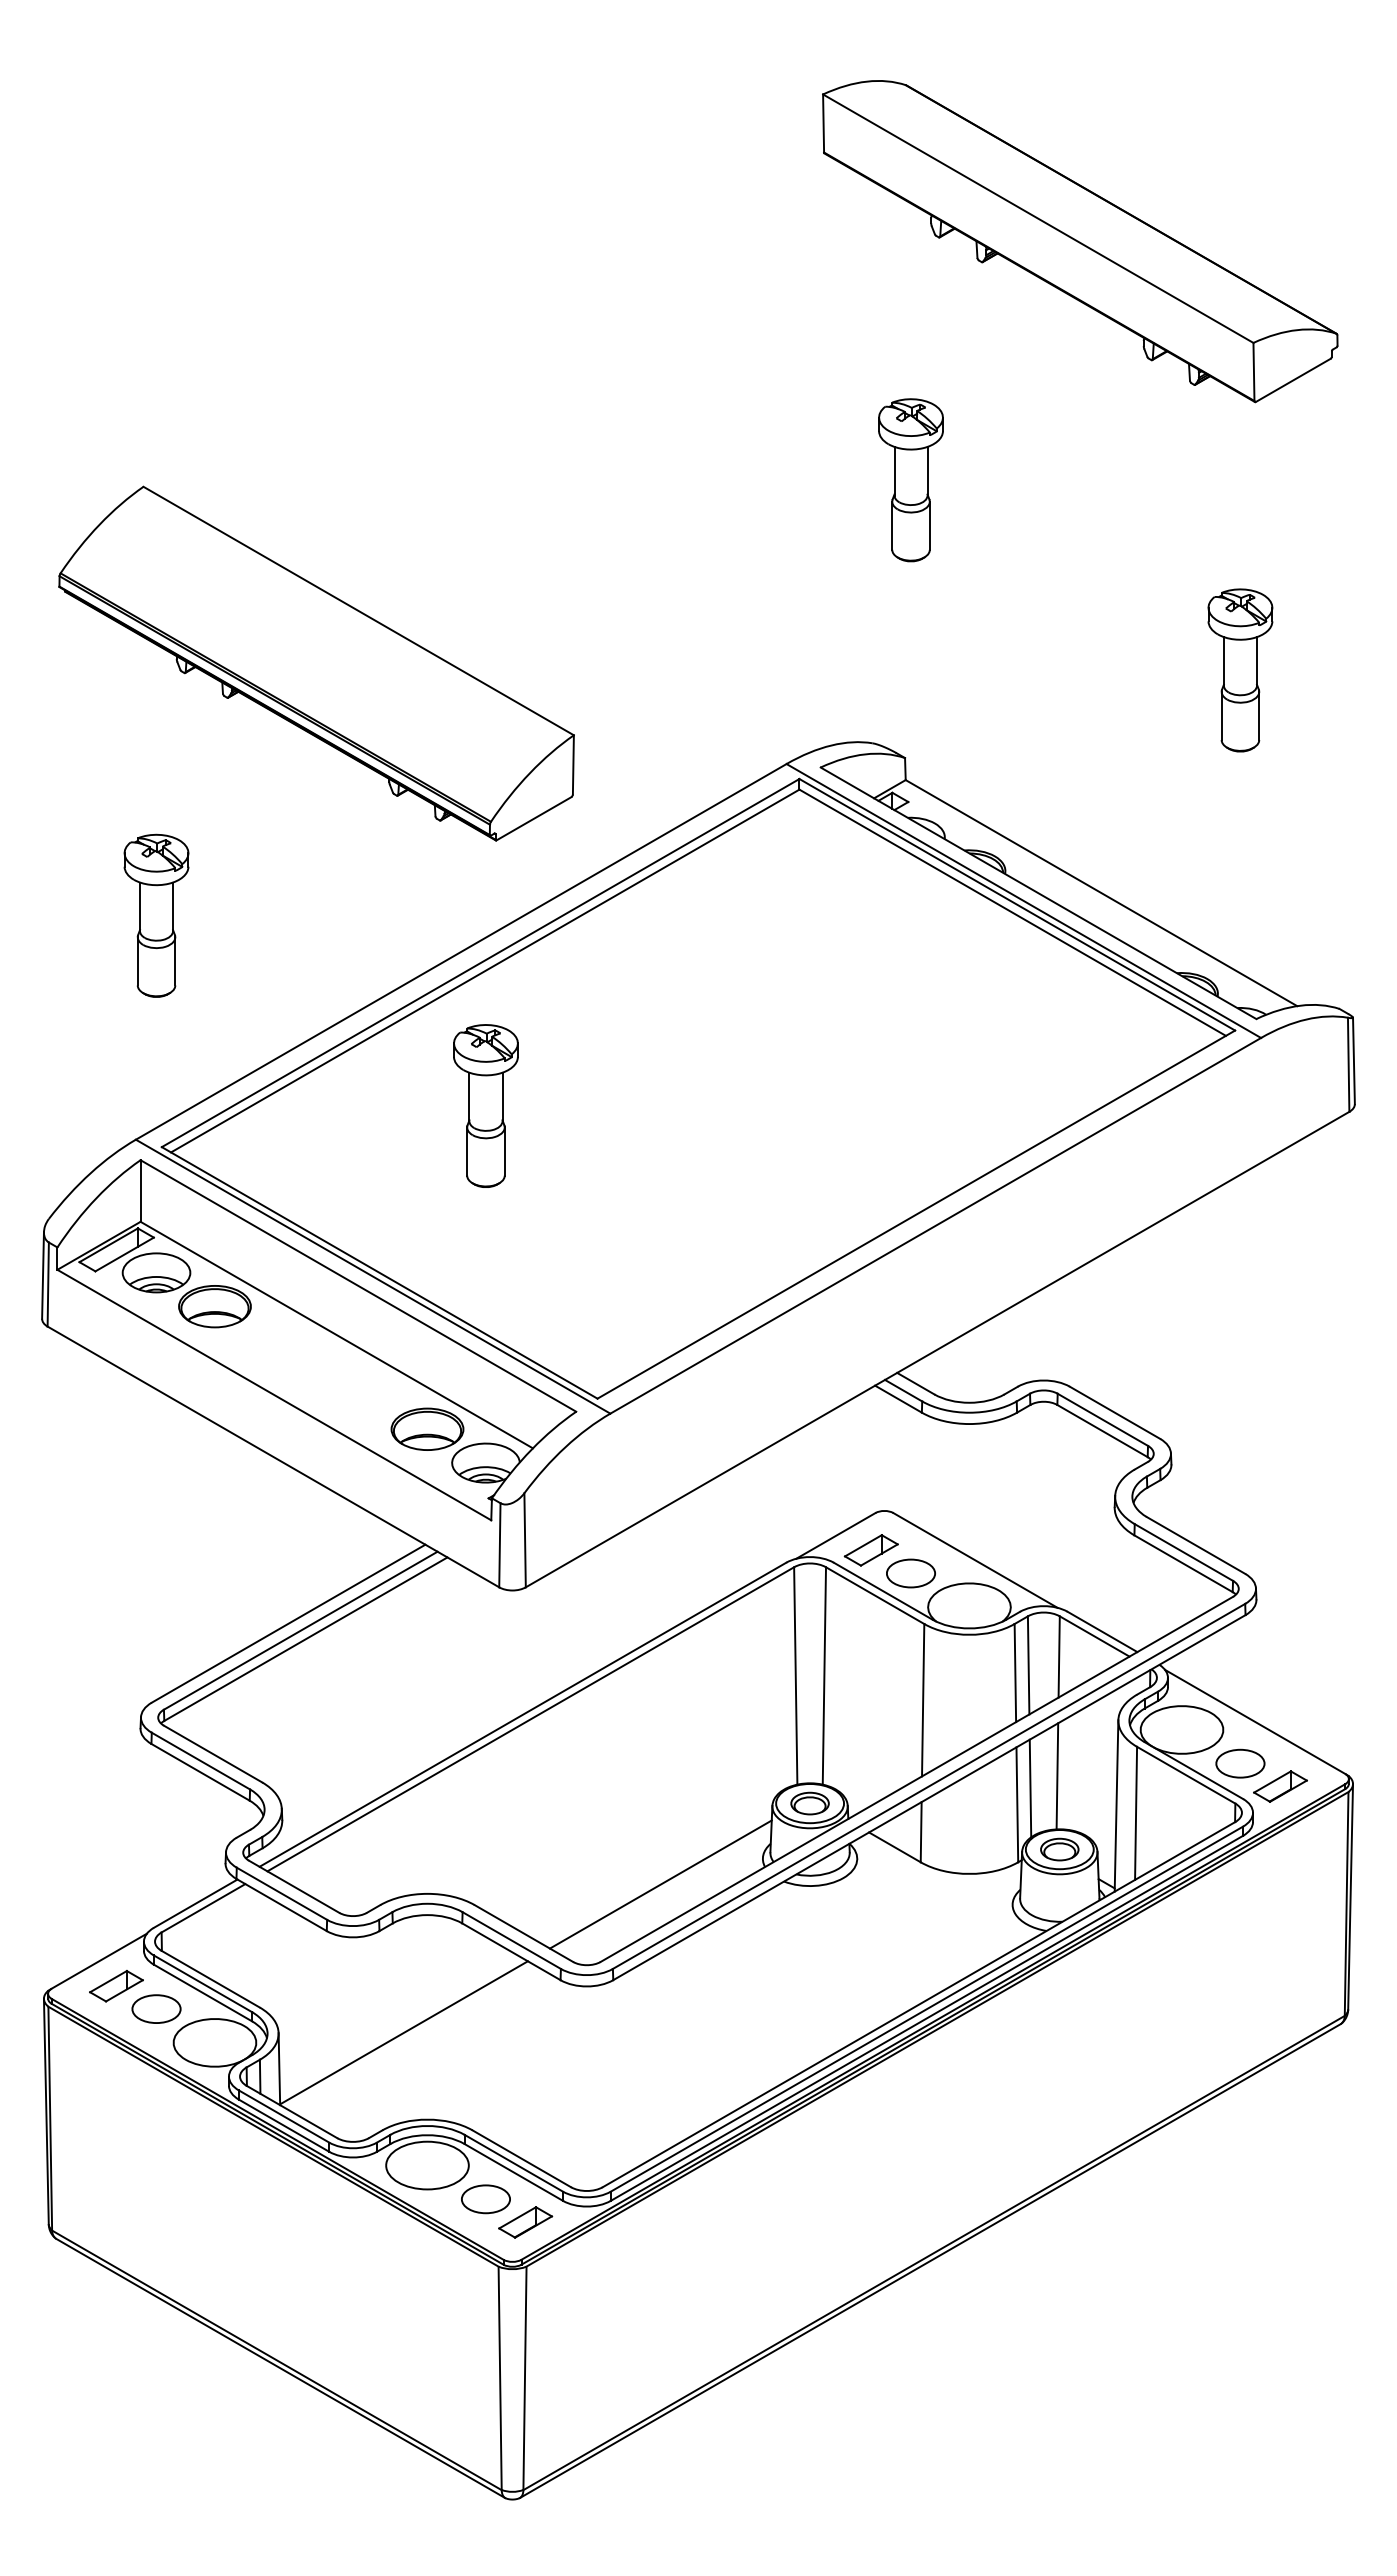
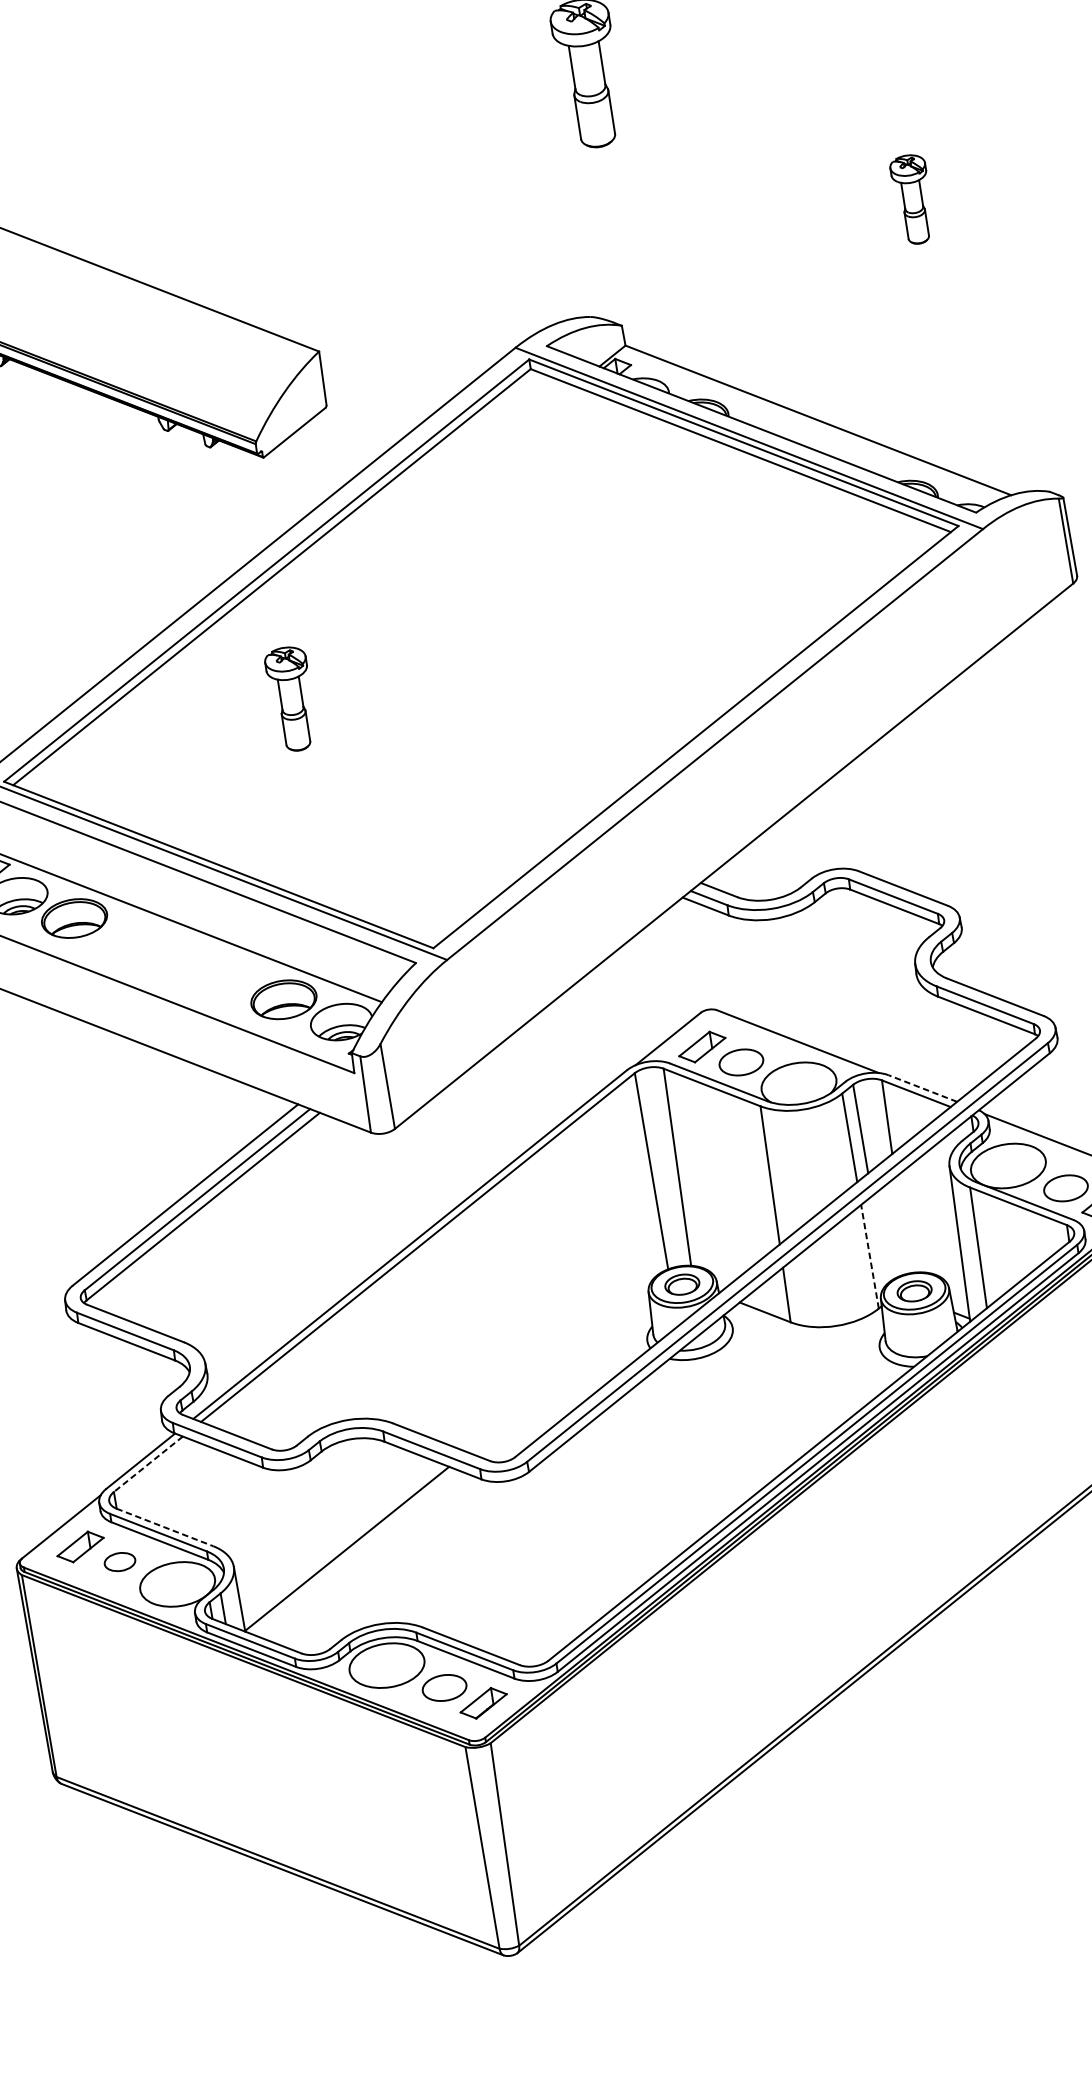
part: (1240, 670) -> (912, 199), size x0.6
part: (485, 1105) -> (291, 698), size x0.7
line: (1102, 1631) -> (922, 1088), solid -> dashed
line: (1057, 1776) -> (902, 1225), removed
line: (1030, 1788) -> (879, 1240), removed
line: (1017, 1804) -> (870, 1256), solid -> dashed
line: (660, 1884) -> (558, 1378), removed
line: (203, 1908) -> (148, 1464), solid -> dashed
line: (210, 1979) -> (164, 1527), solid -> dashed
part: (156, 2008) -> (119, 1561), size x0.7

